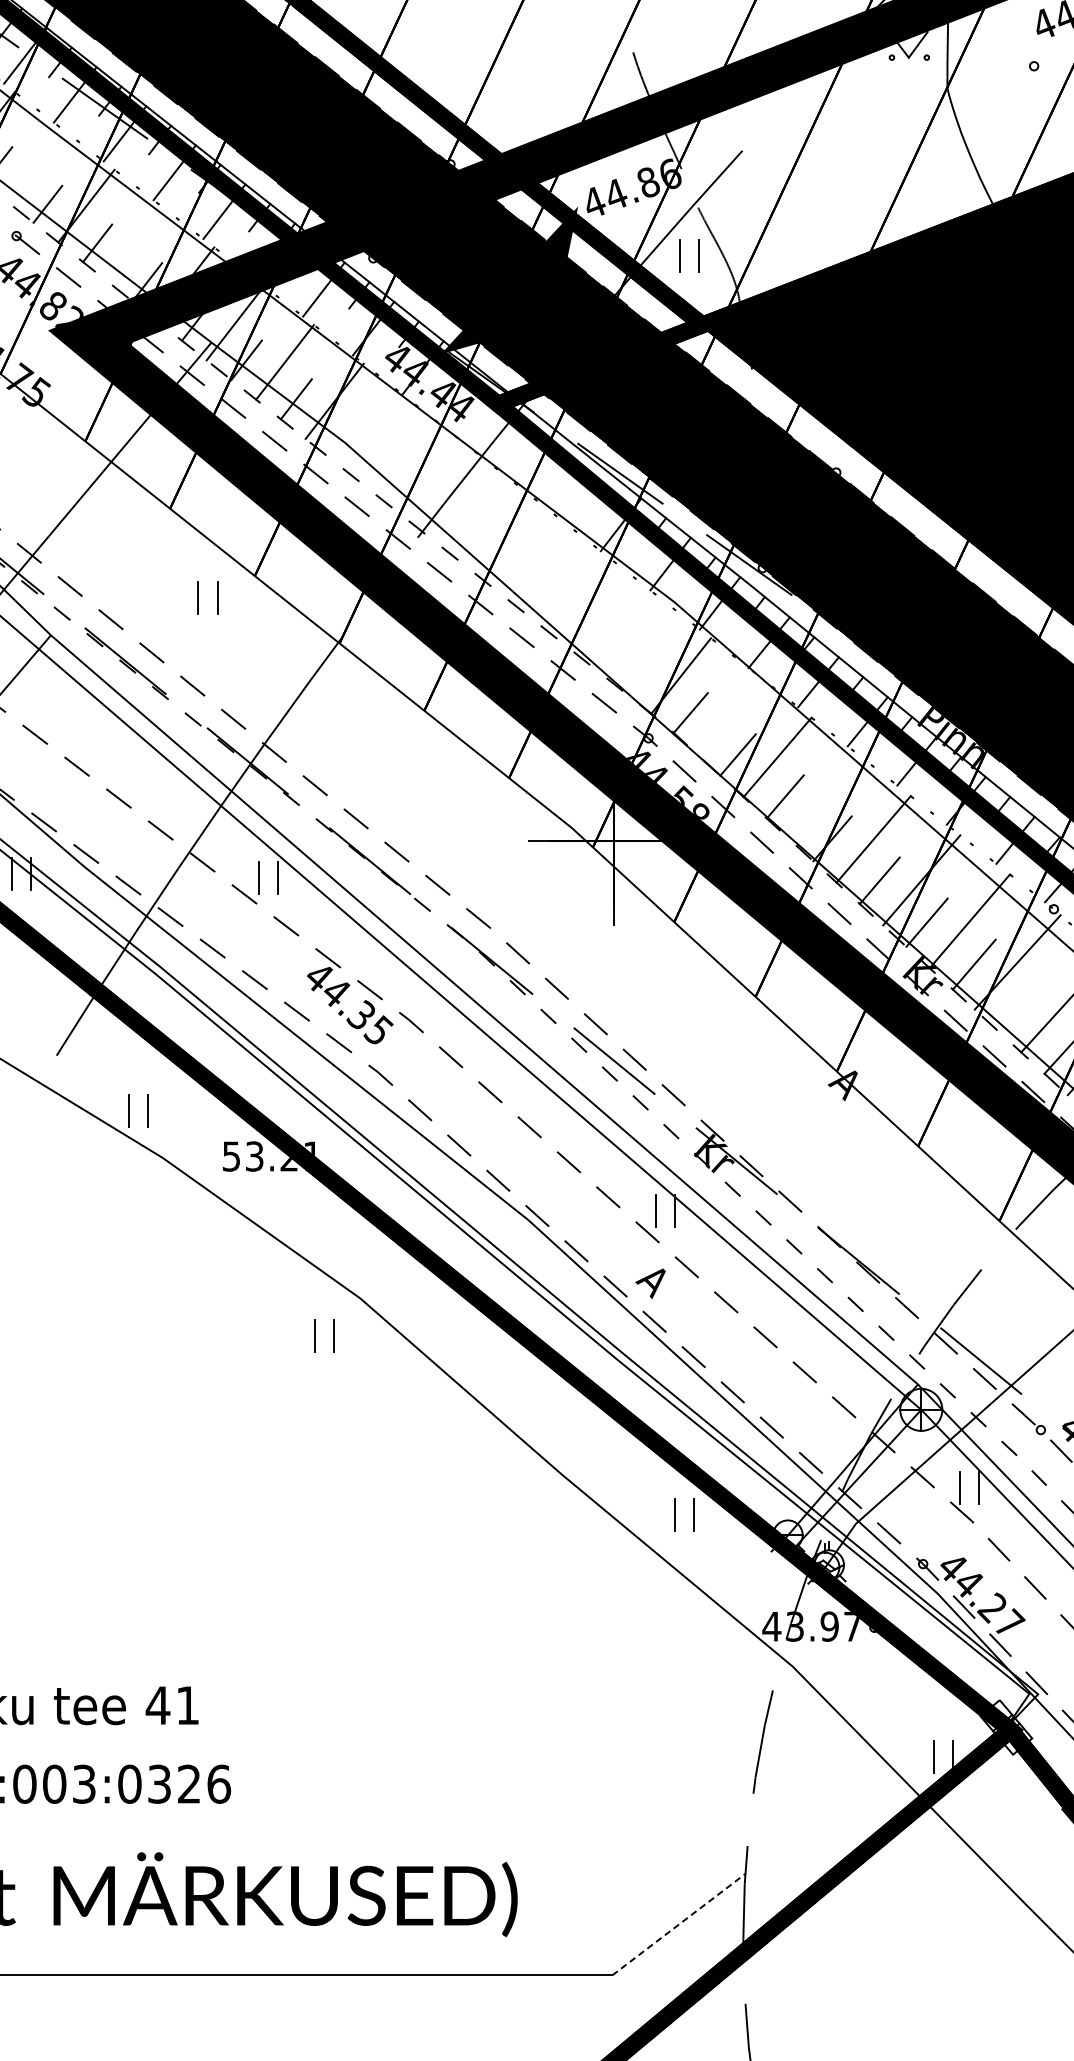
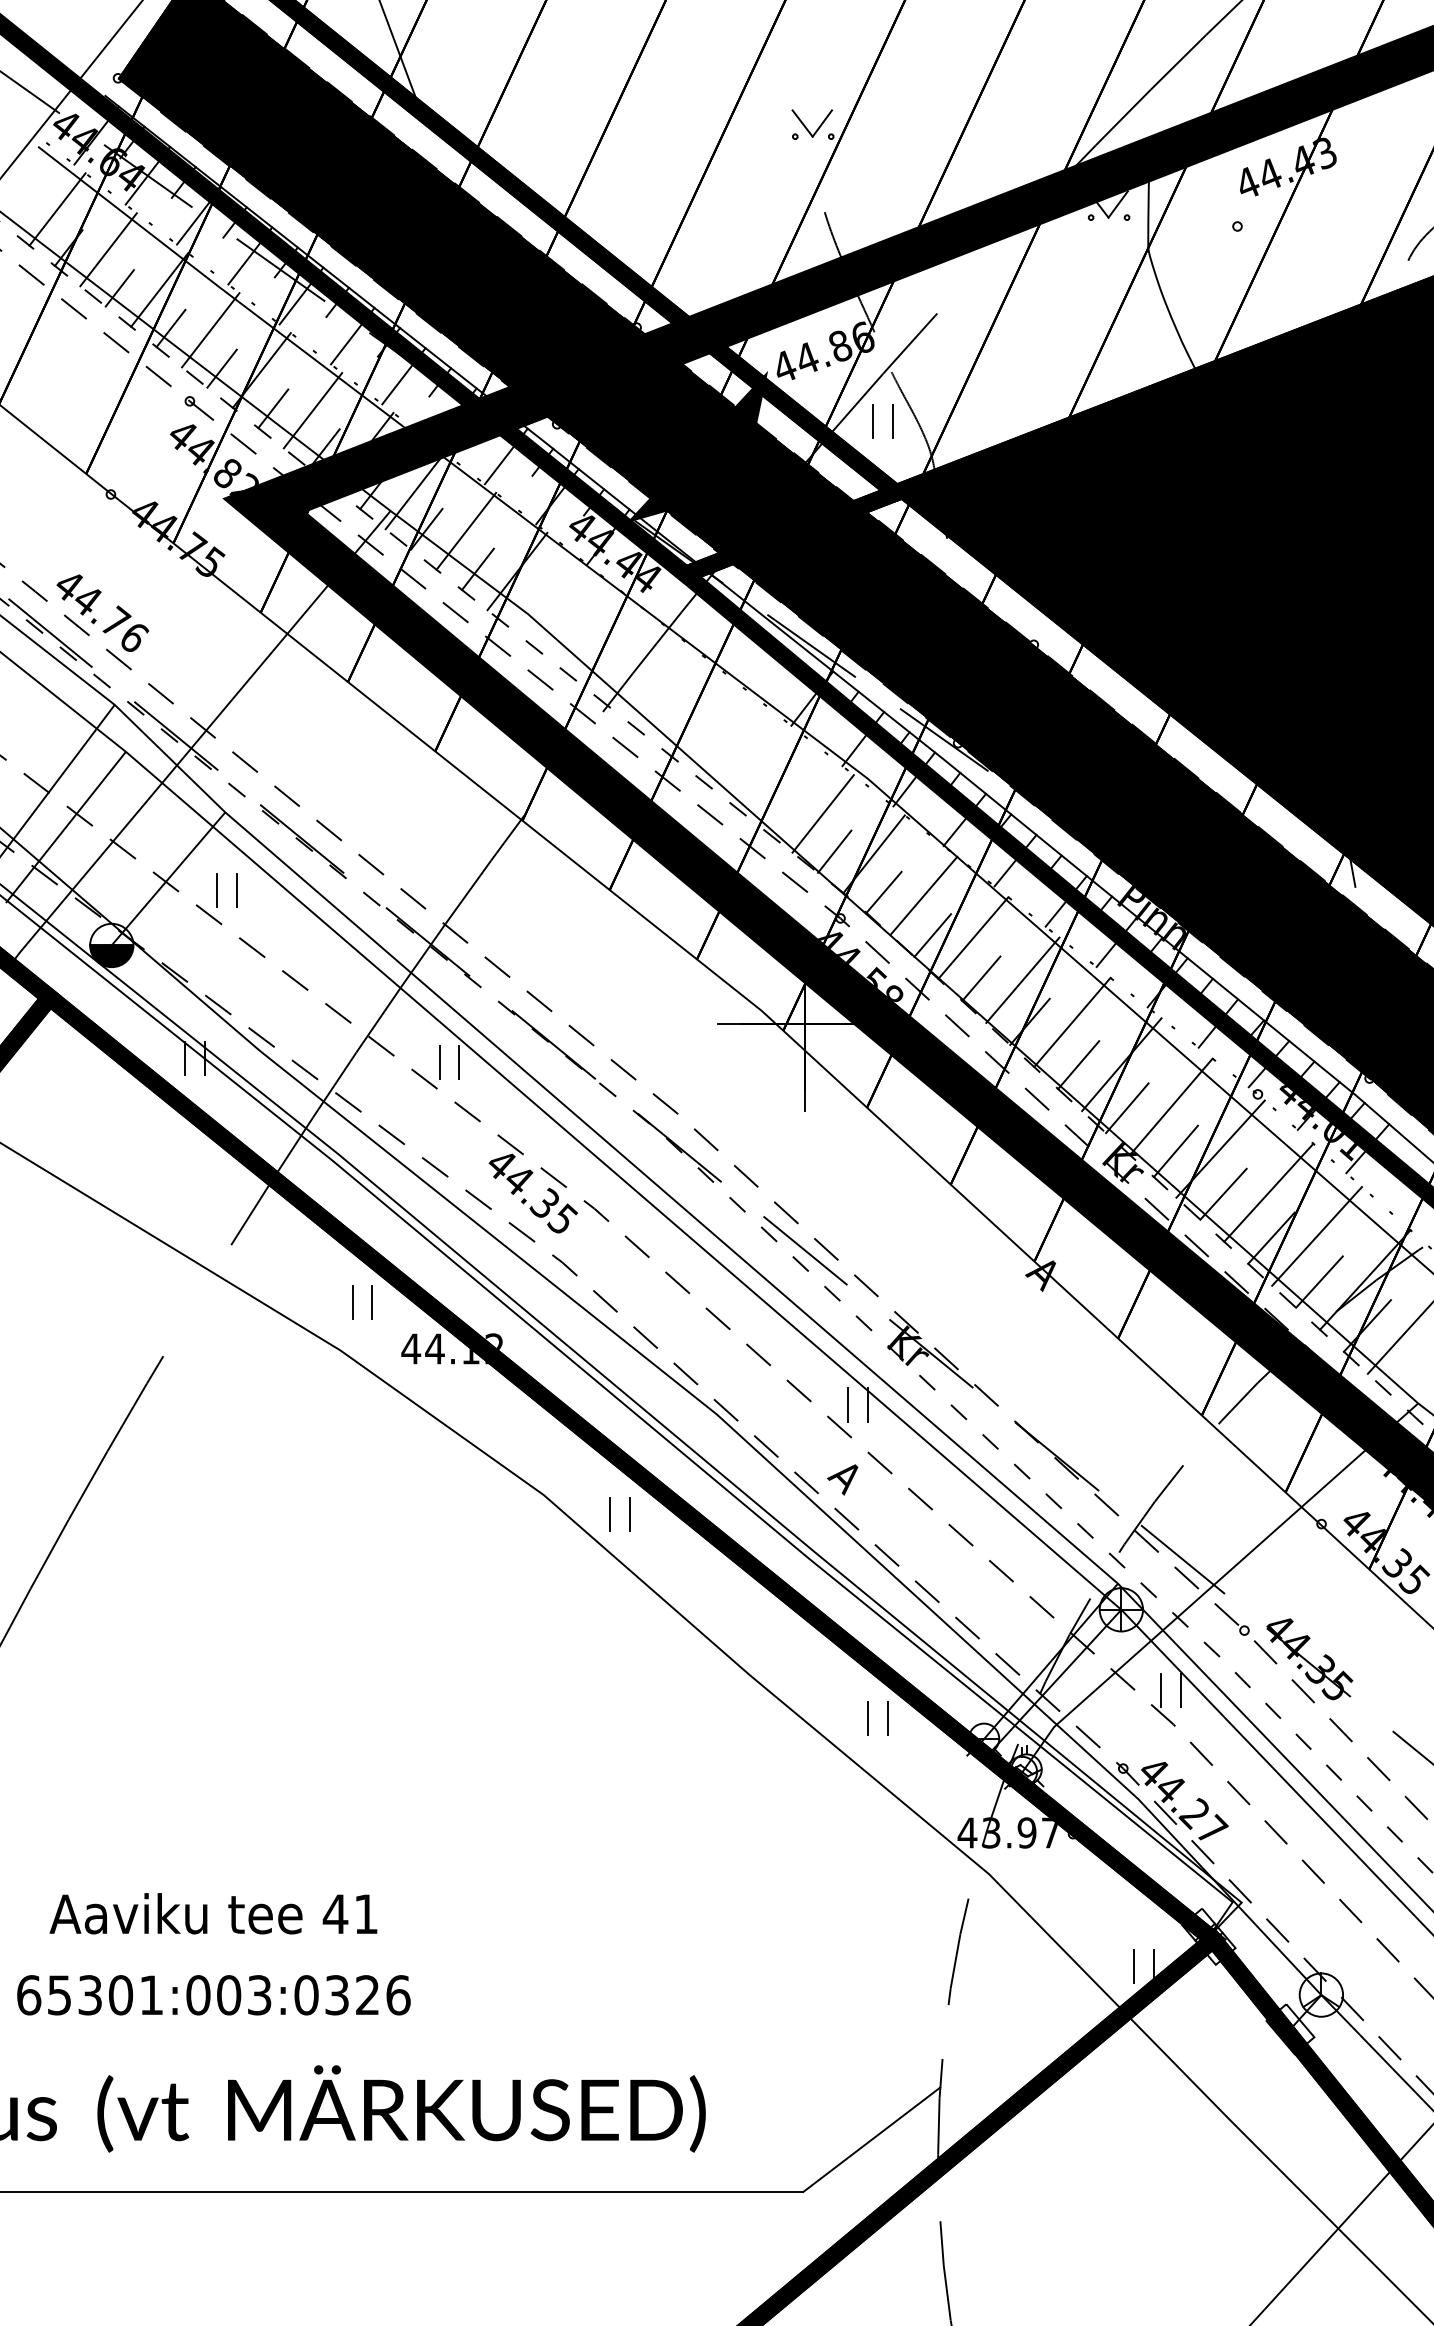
line: (36, 167) -> (210, 330), added
line: (135, 244) -> (312, 410), added
part: (198, 597) -> (217, 890), moved
line: (631, 636) -> (822, 813), added
line: (642, 673) -> (834, 851), added
line: (729, 716) -> (923, 895), added
line: (825, 797) -> (1022, 979), added
line: (1020, 1005) -> (1223, 1193), added
part: (129, 1111) -> (353, 1302), moved
text: (270, 1156) -> (451, 1348), 53.21 -> 44.12
part: (315, 1335) -> (610, 1514), moved
line: (679, 1924) -> (872, 2139), dashed -> solid

